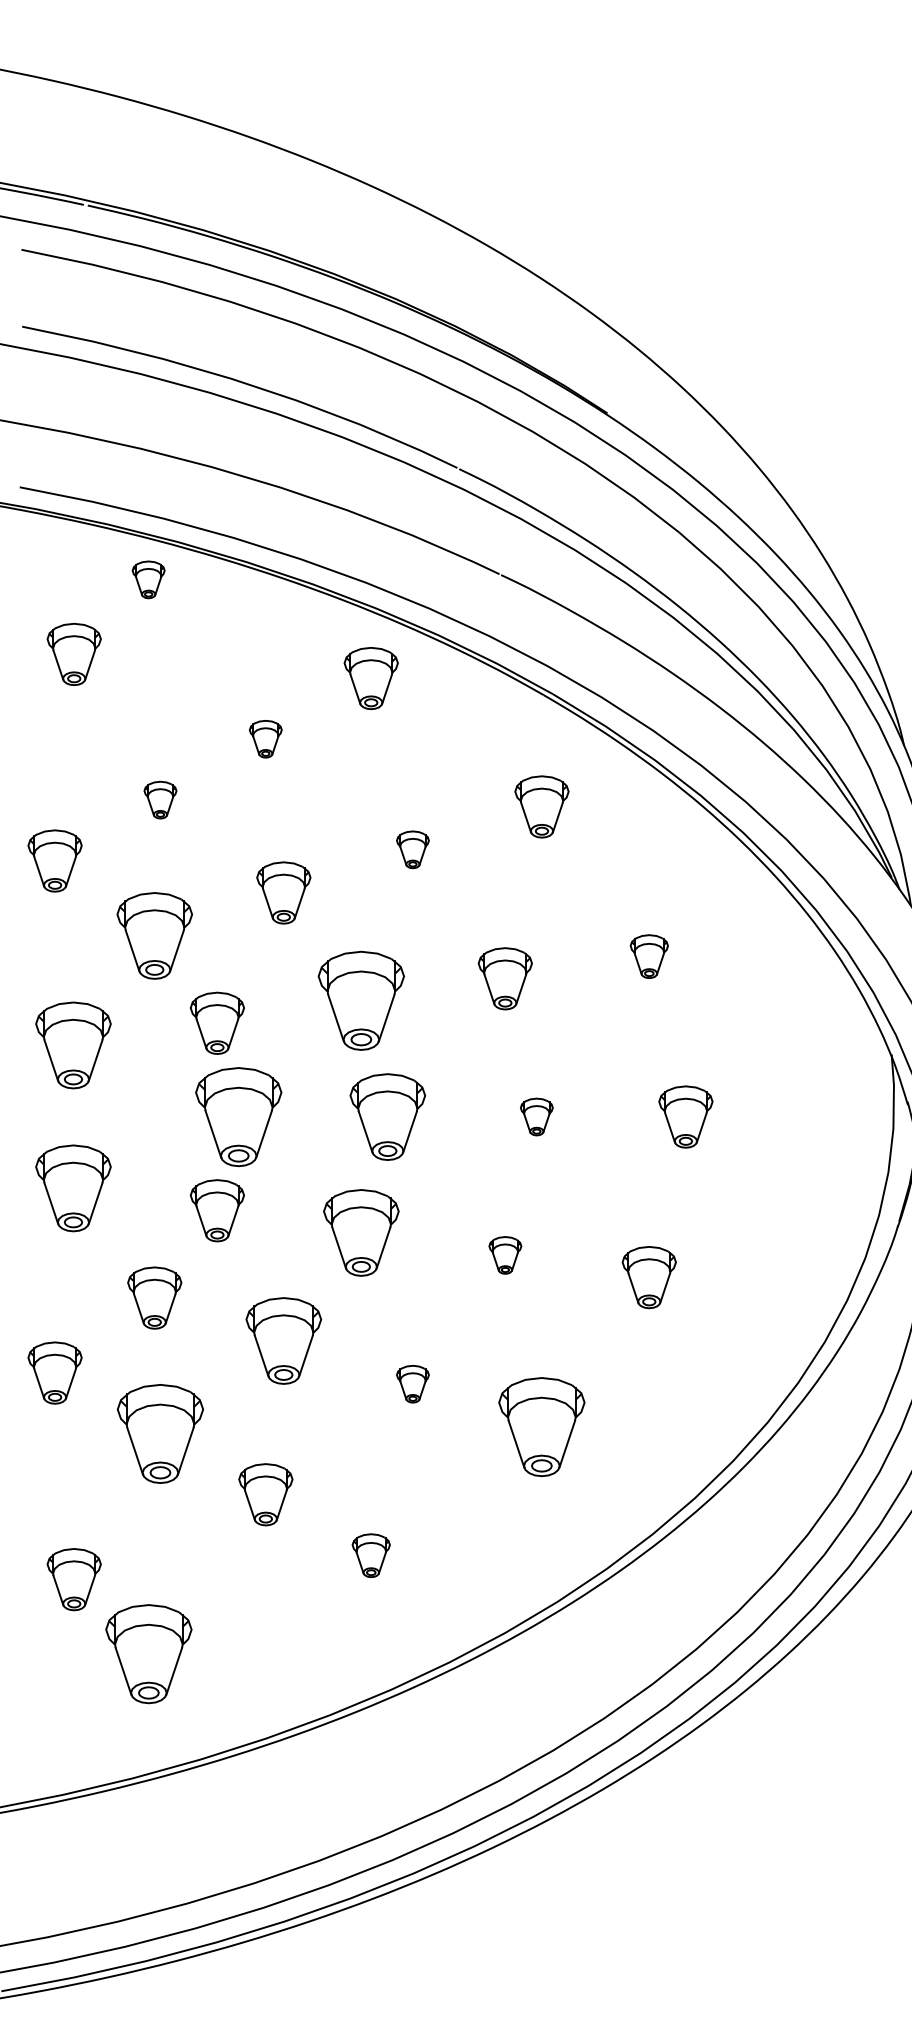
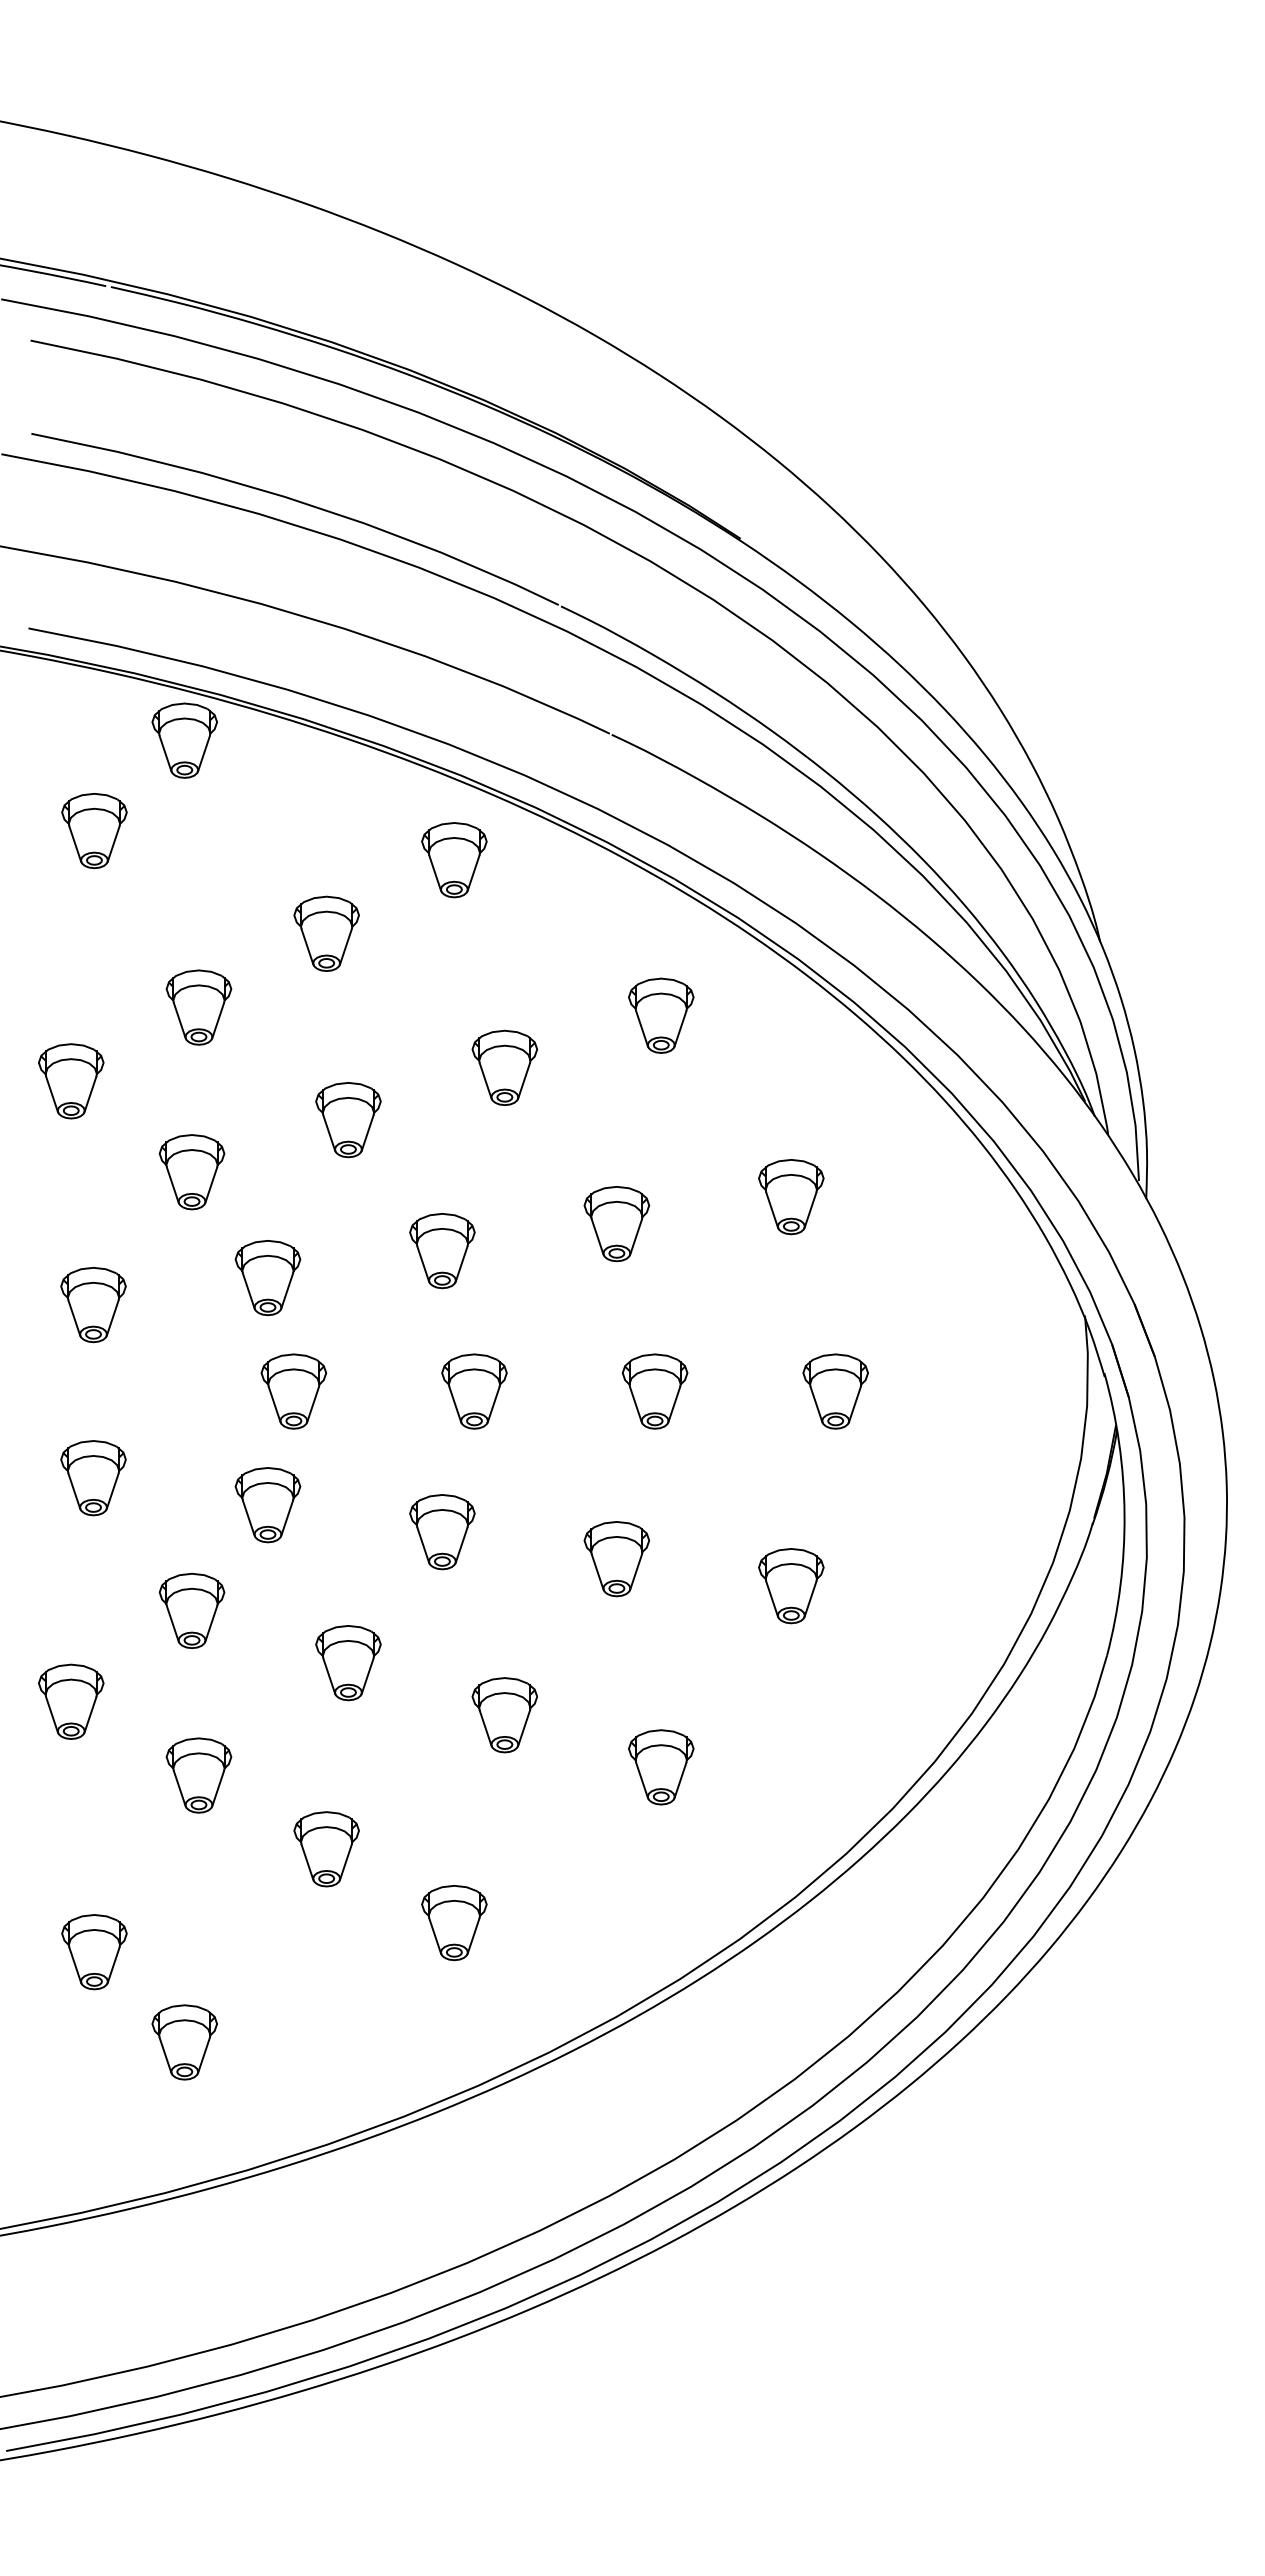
part: (148, 579) -> (184, 740), size x1.67
part: (265, 739) -> (326, 933), size x1.67
part: (160, 800) -> (198, 1007), size x1.67
part: (412, 849) -> (504, 1067), size x1.67
part: (154, 936) -> (191, 1172), size x0.71
part: (649, 956) -> (791, 1197), size x1.43
part: (361, 1001) -> (442, 1251), size x0.62
part: (73, 1046) -> (93, 1305), size x0.71
part: (238, 1116) -> (293, 1391), size x0.62
part: (387, 1116) -> (474, 1391), size x0.71
part: (536, 1116) -> (654, 1391), size x1.67
part: (73, 1188) -> (93, 1478), size x0.71
part: (361, 1233) -> (442, 1532), size x0.71
part: (505, 1255) -> (616, 1559), size x1.67
part: (283, 1341) -> (348, 1663), size x0.71
part: (412, 1384) -> (504, 1715), size x1.67
part: (542, 1427) -> (661, 1767), size x0.62
part: (160, 1433) -> (198, 1775), size x0.62
part: (371, 1555) -> (454, 1923), size x1.43
part: (148, 1654) -> (184, 2042), size x0.62

